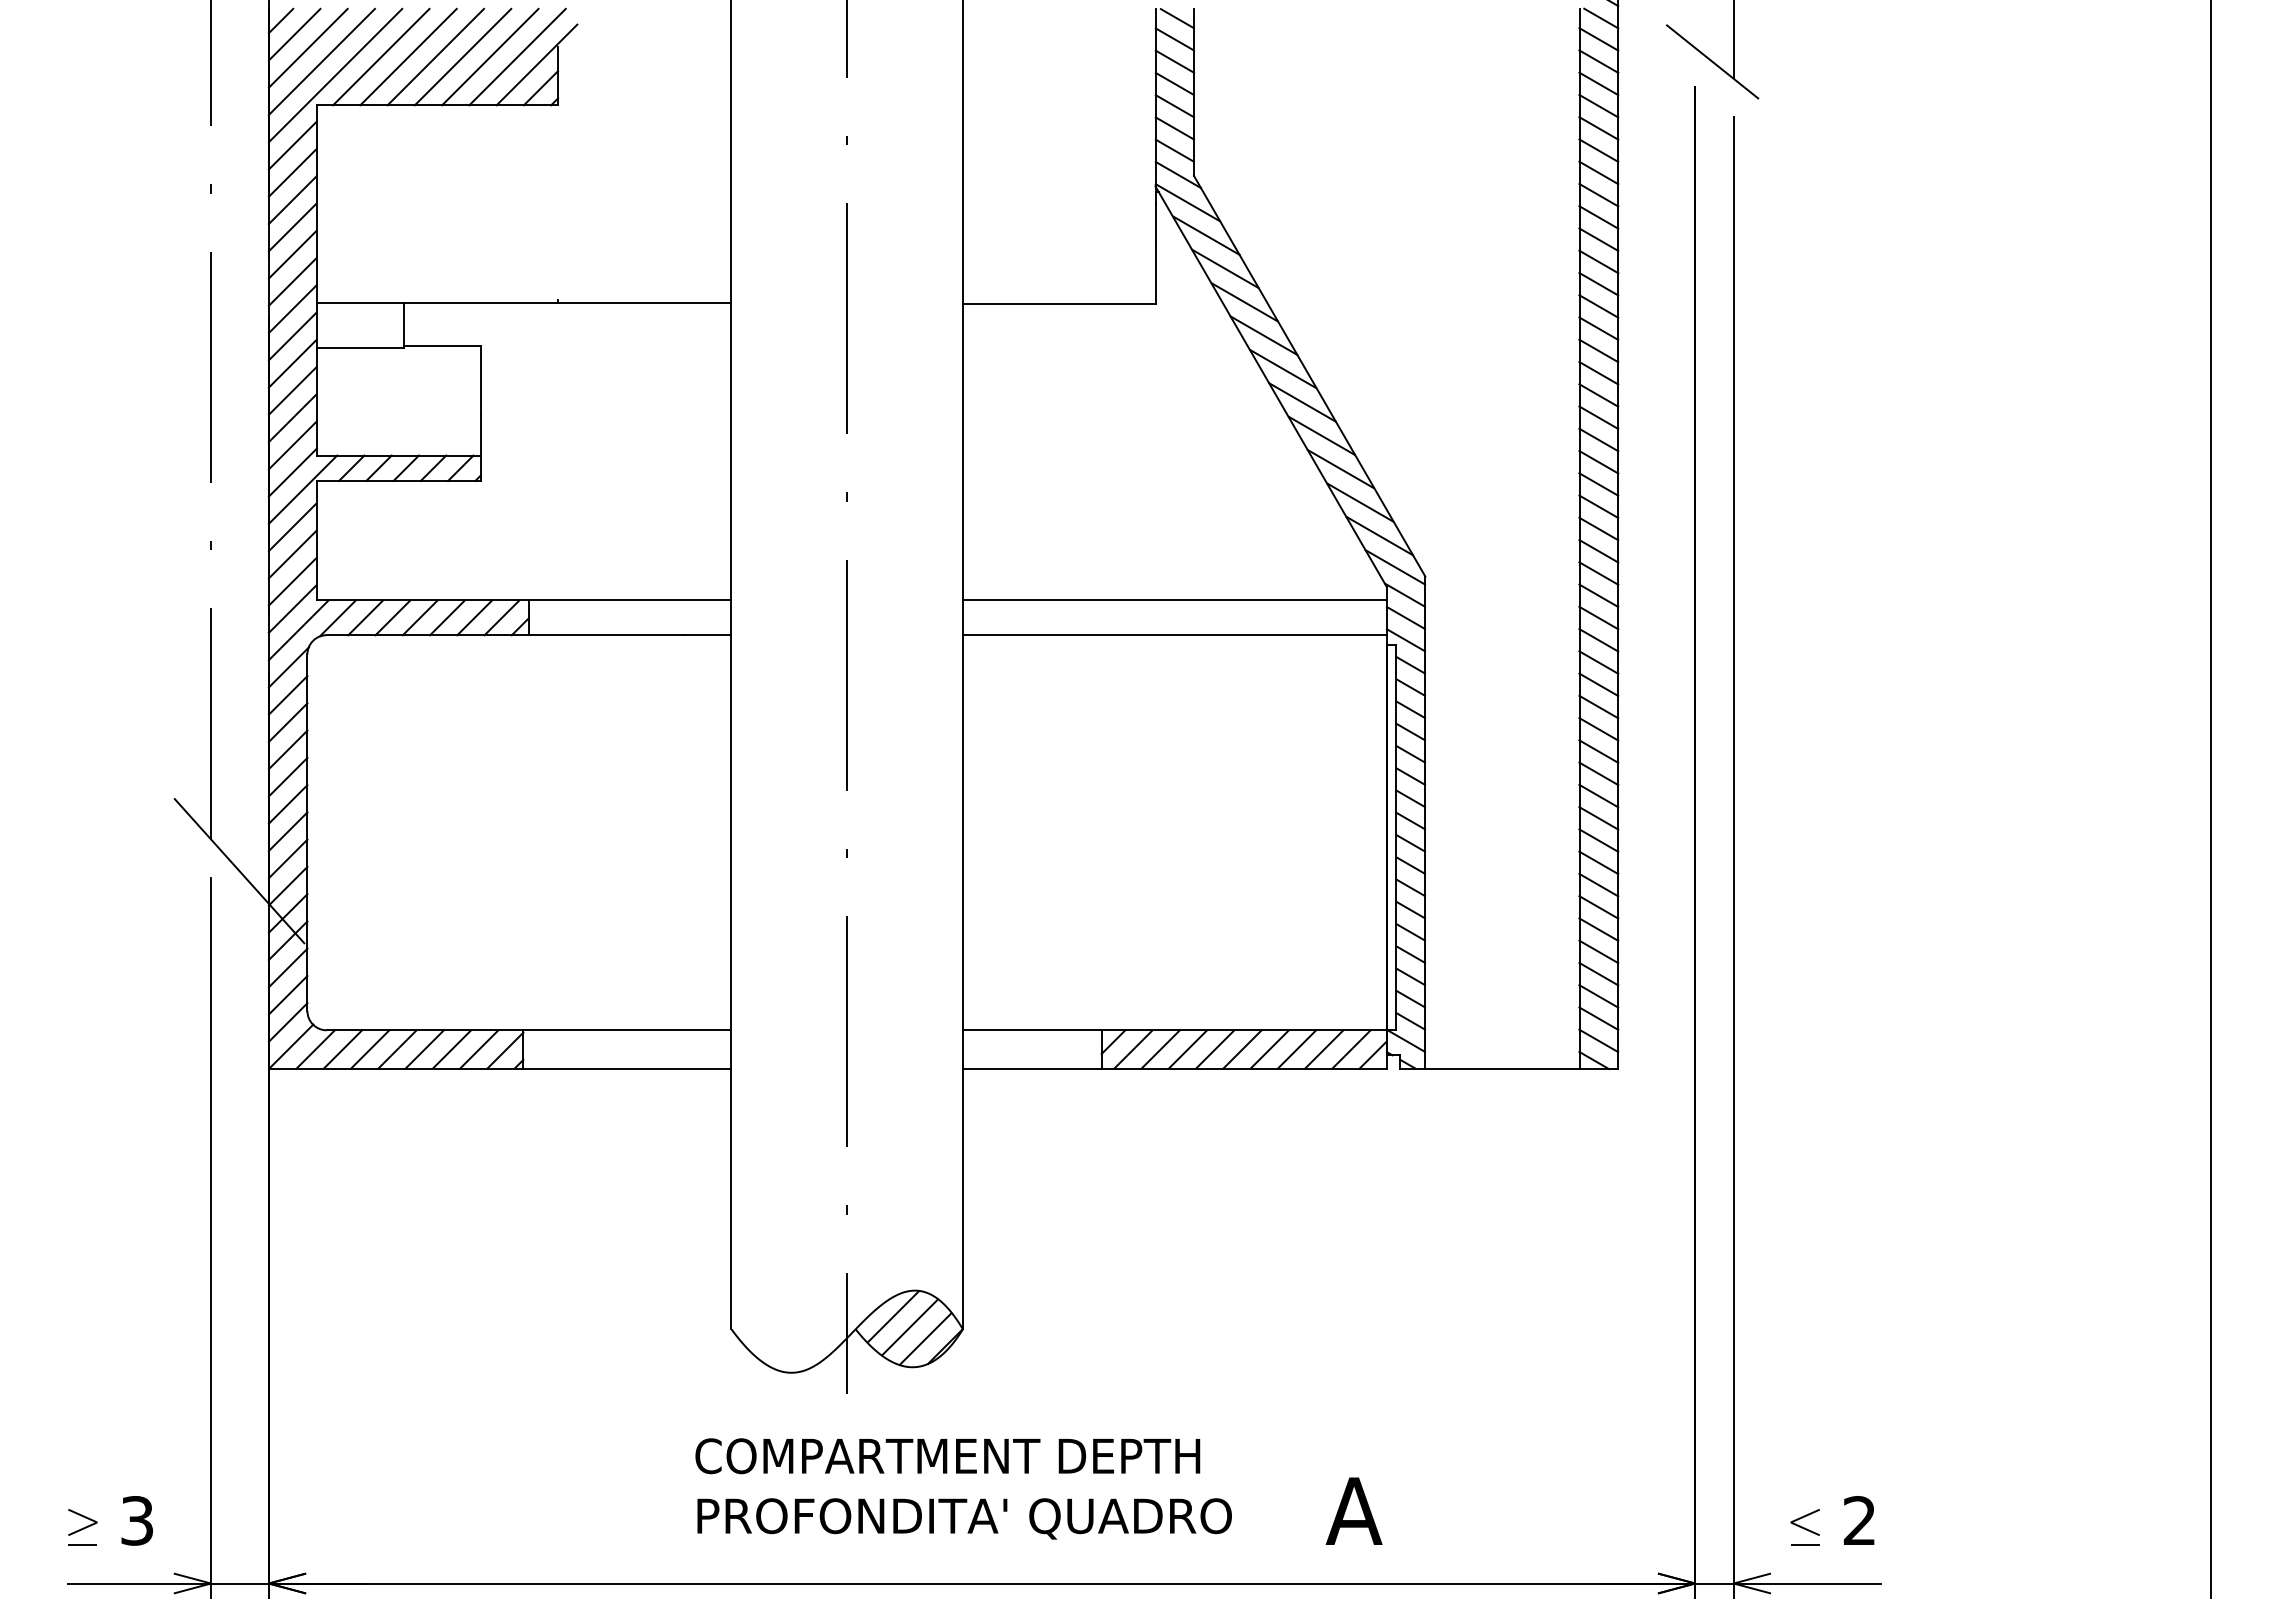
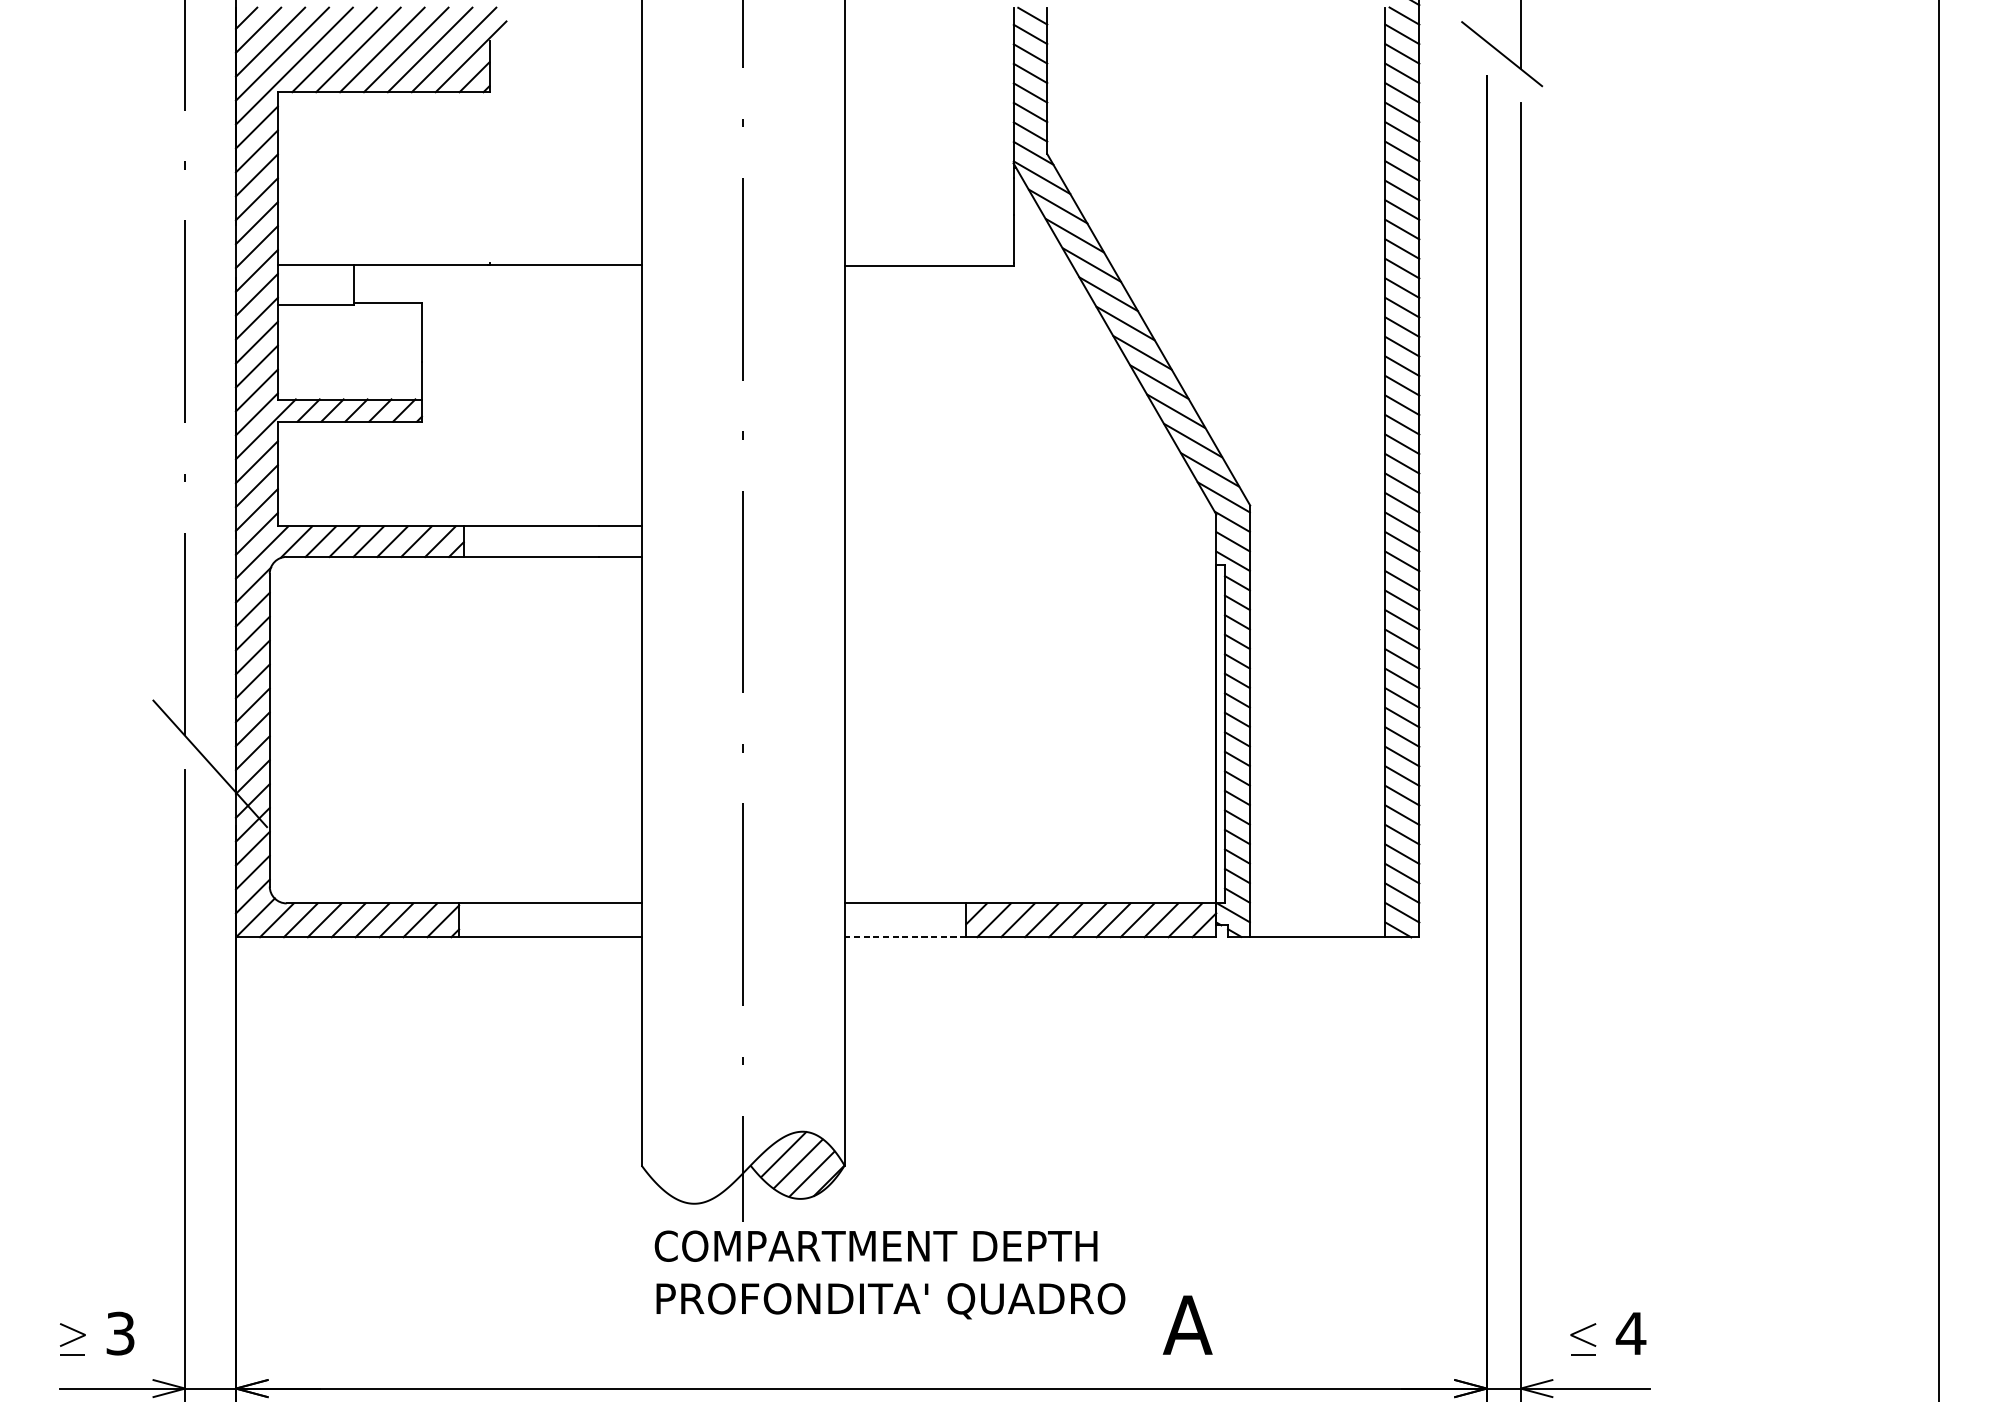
line: (1174, 600) -> (1030, 526), removed
line: (1174, 635) -> (1030, 557), removed
line: (1031, 1068) -> (904, 936), solid -> dashed
text: (963, 1488) -> (889, 1274), moved
text: (1859, 1520) -> (1630, 1333), 2 -> 4

